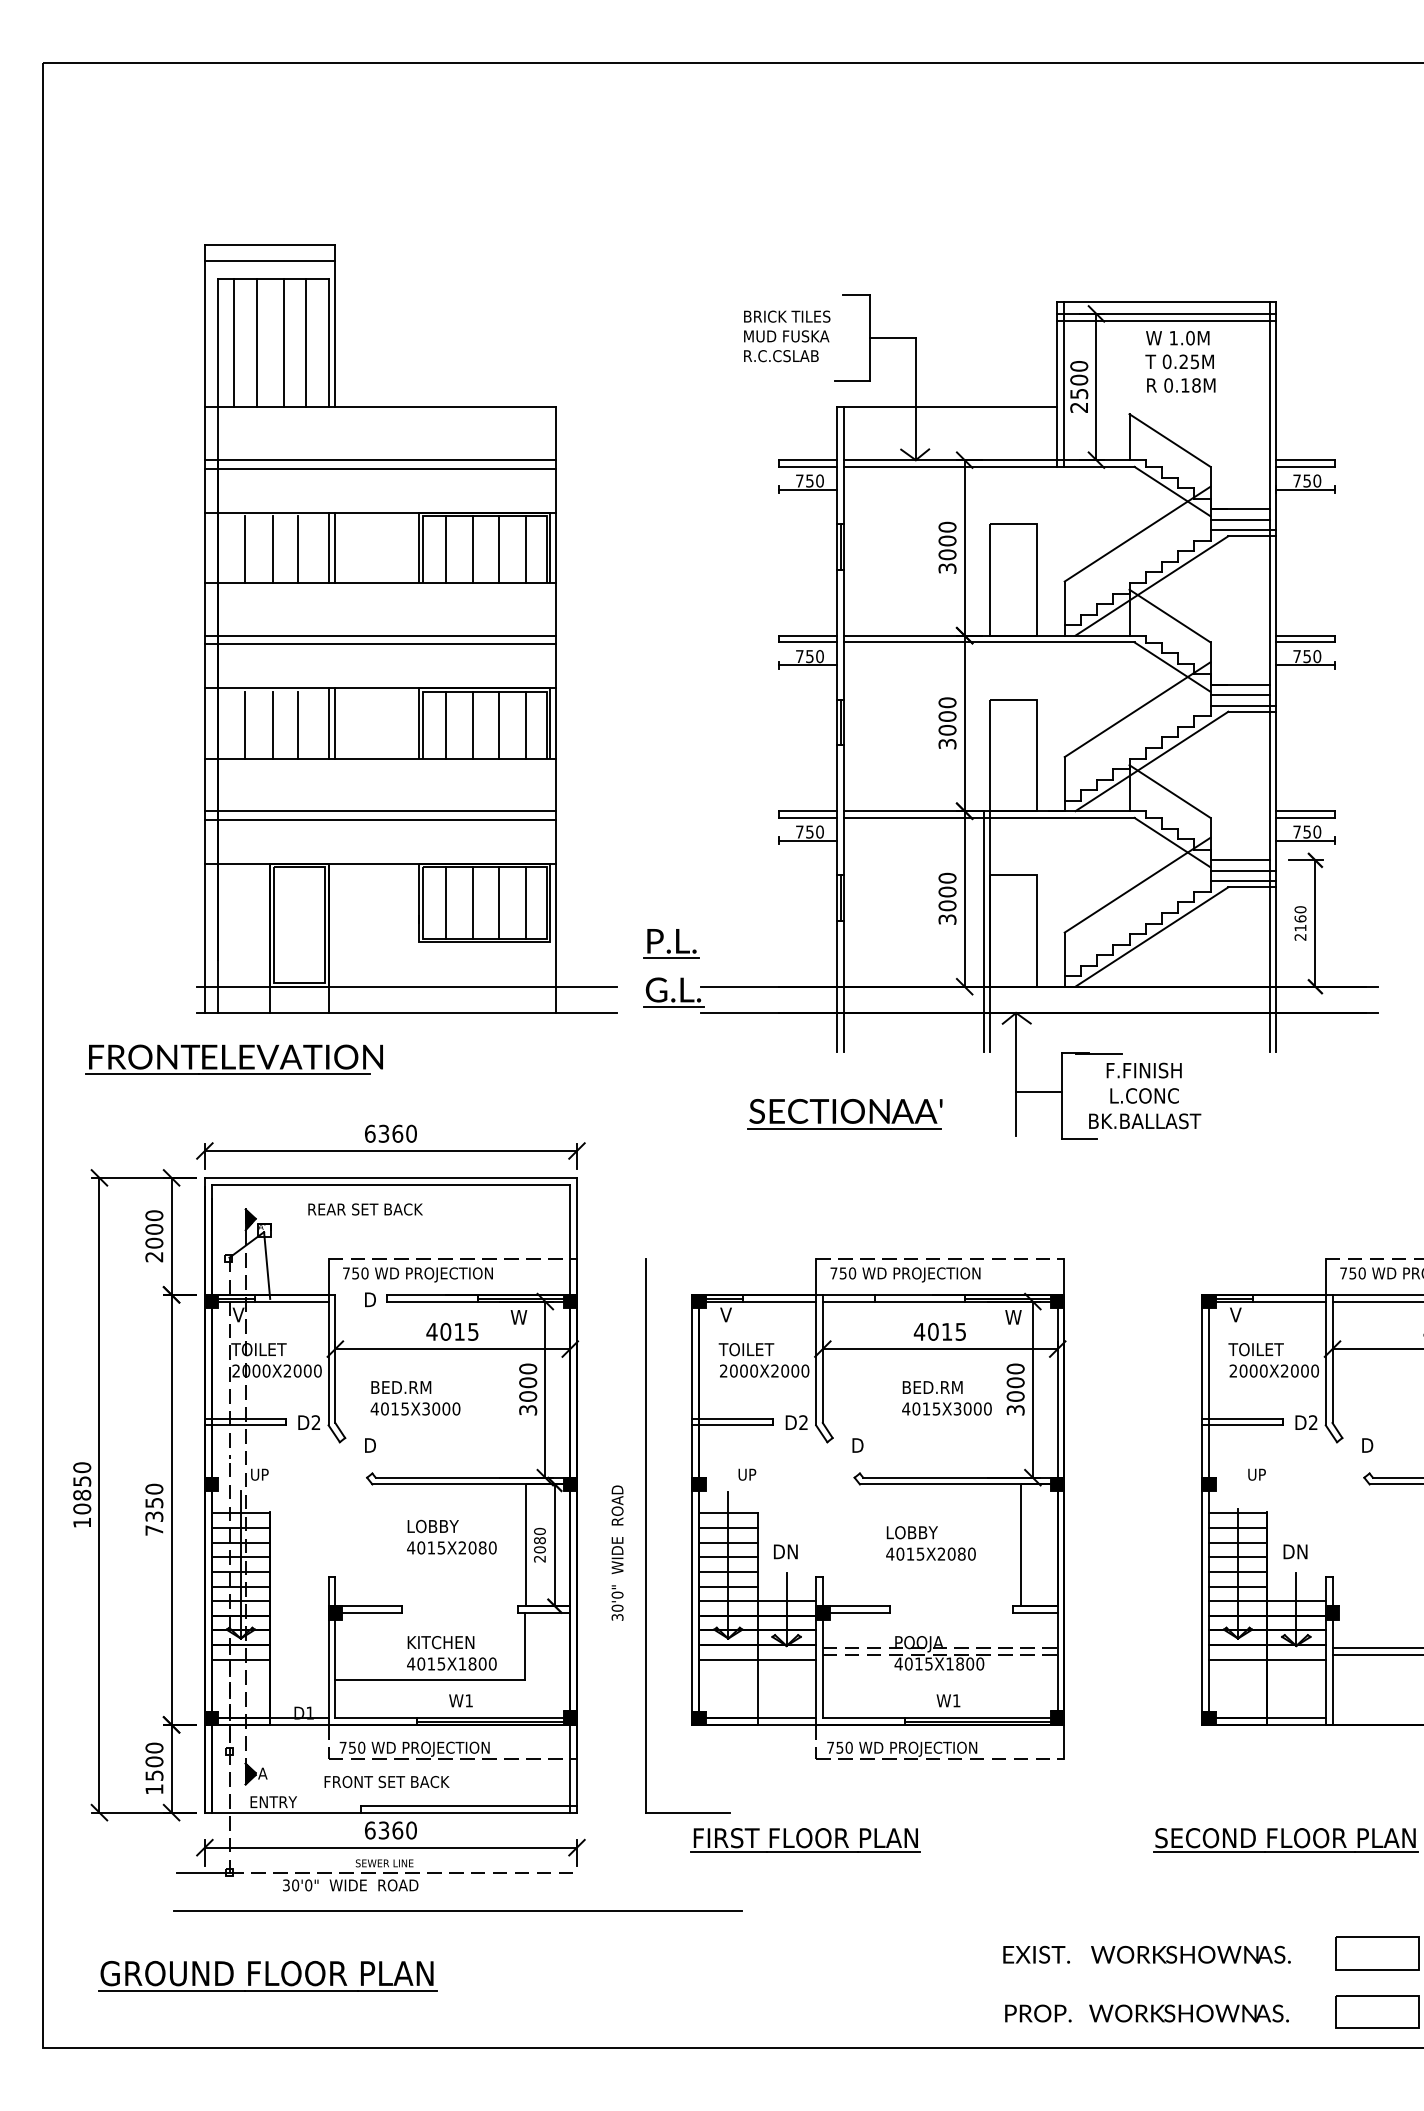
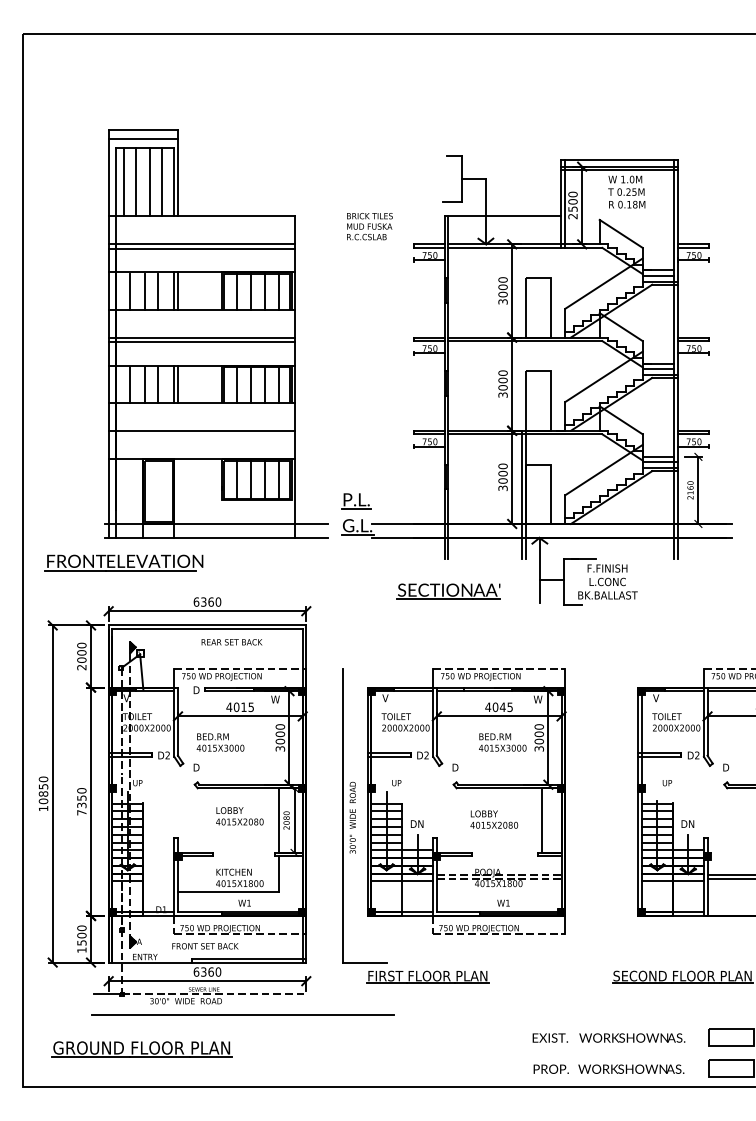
text: (786, 336) -> (369, 226), moved
line: (379, 820) -> (201, 435), removed
text: (364, 1209) -> (231, 642), moved
text: (946, 1330) -> (502, 706), 4015 -> 4045
text: (616, 1552) -> (352, 817), moved

